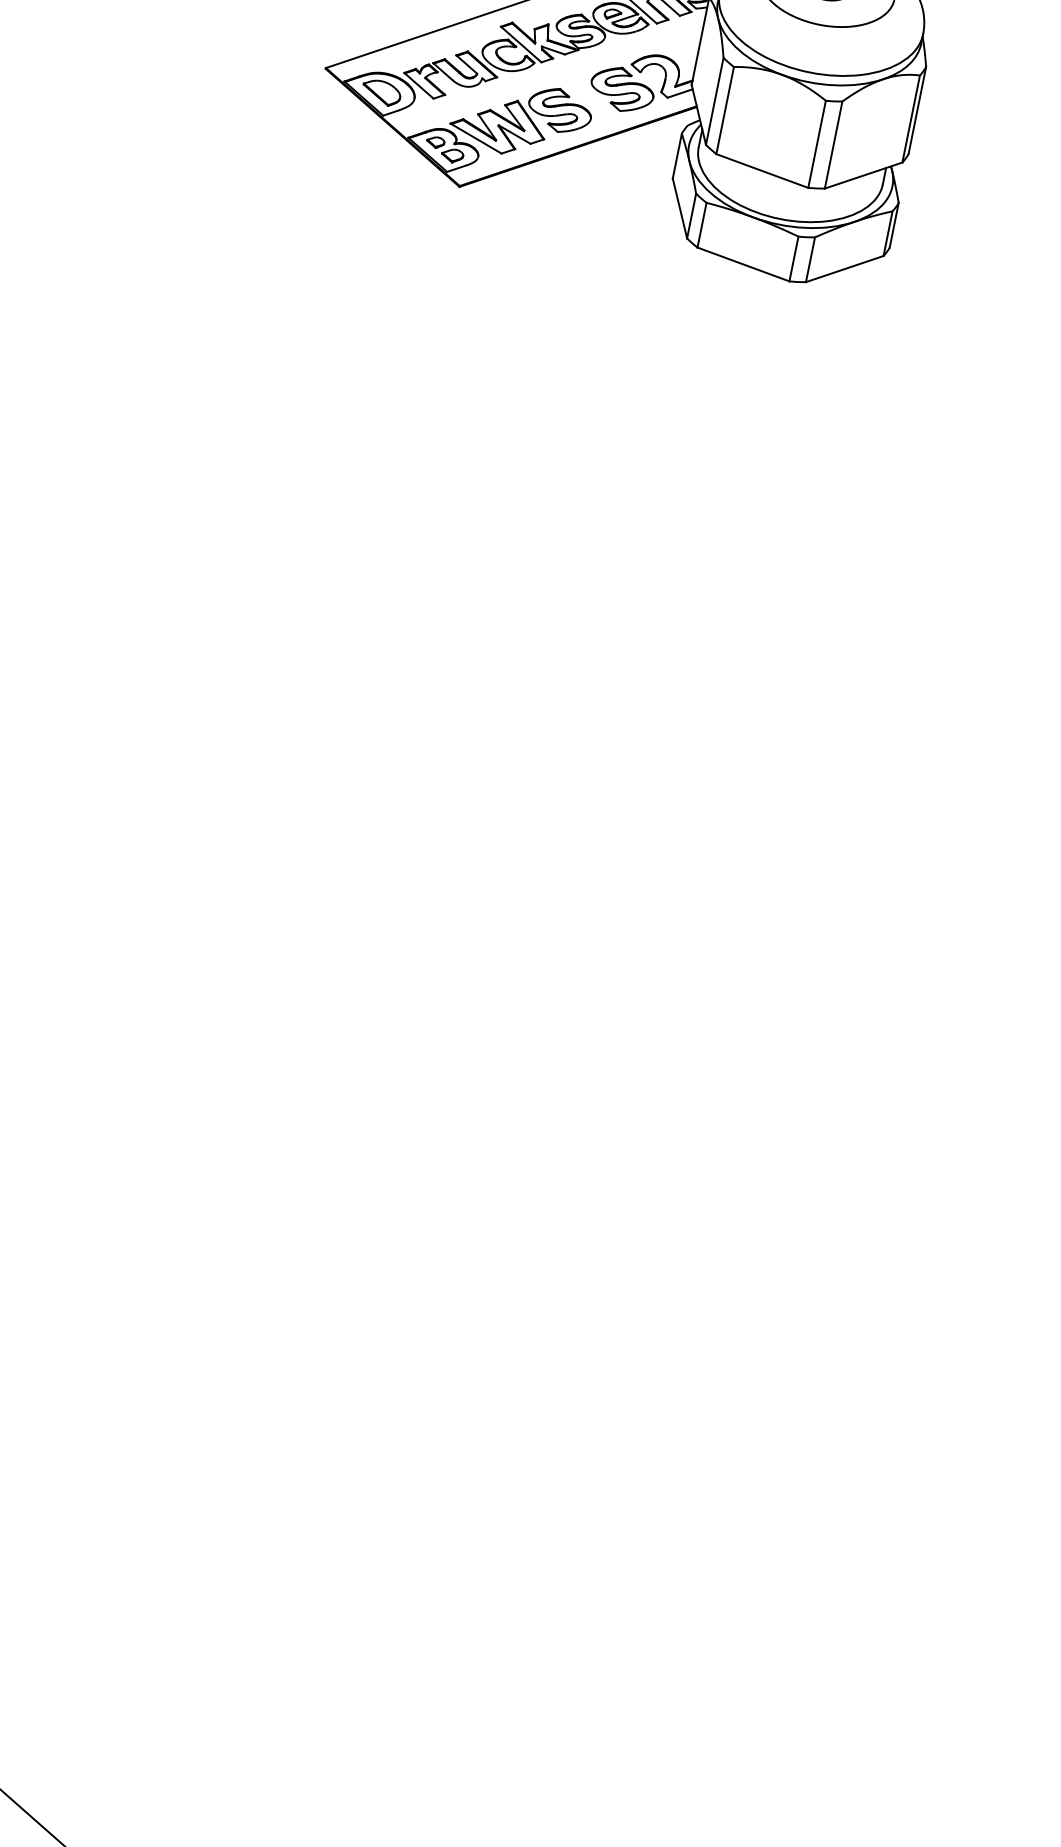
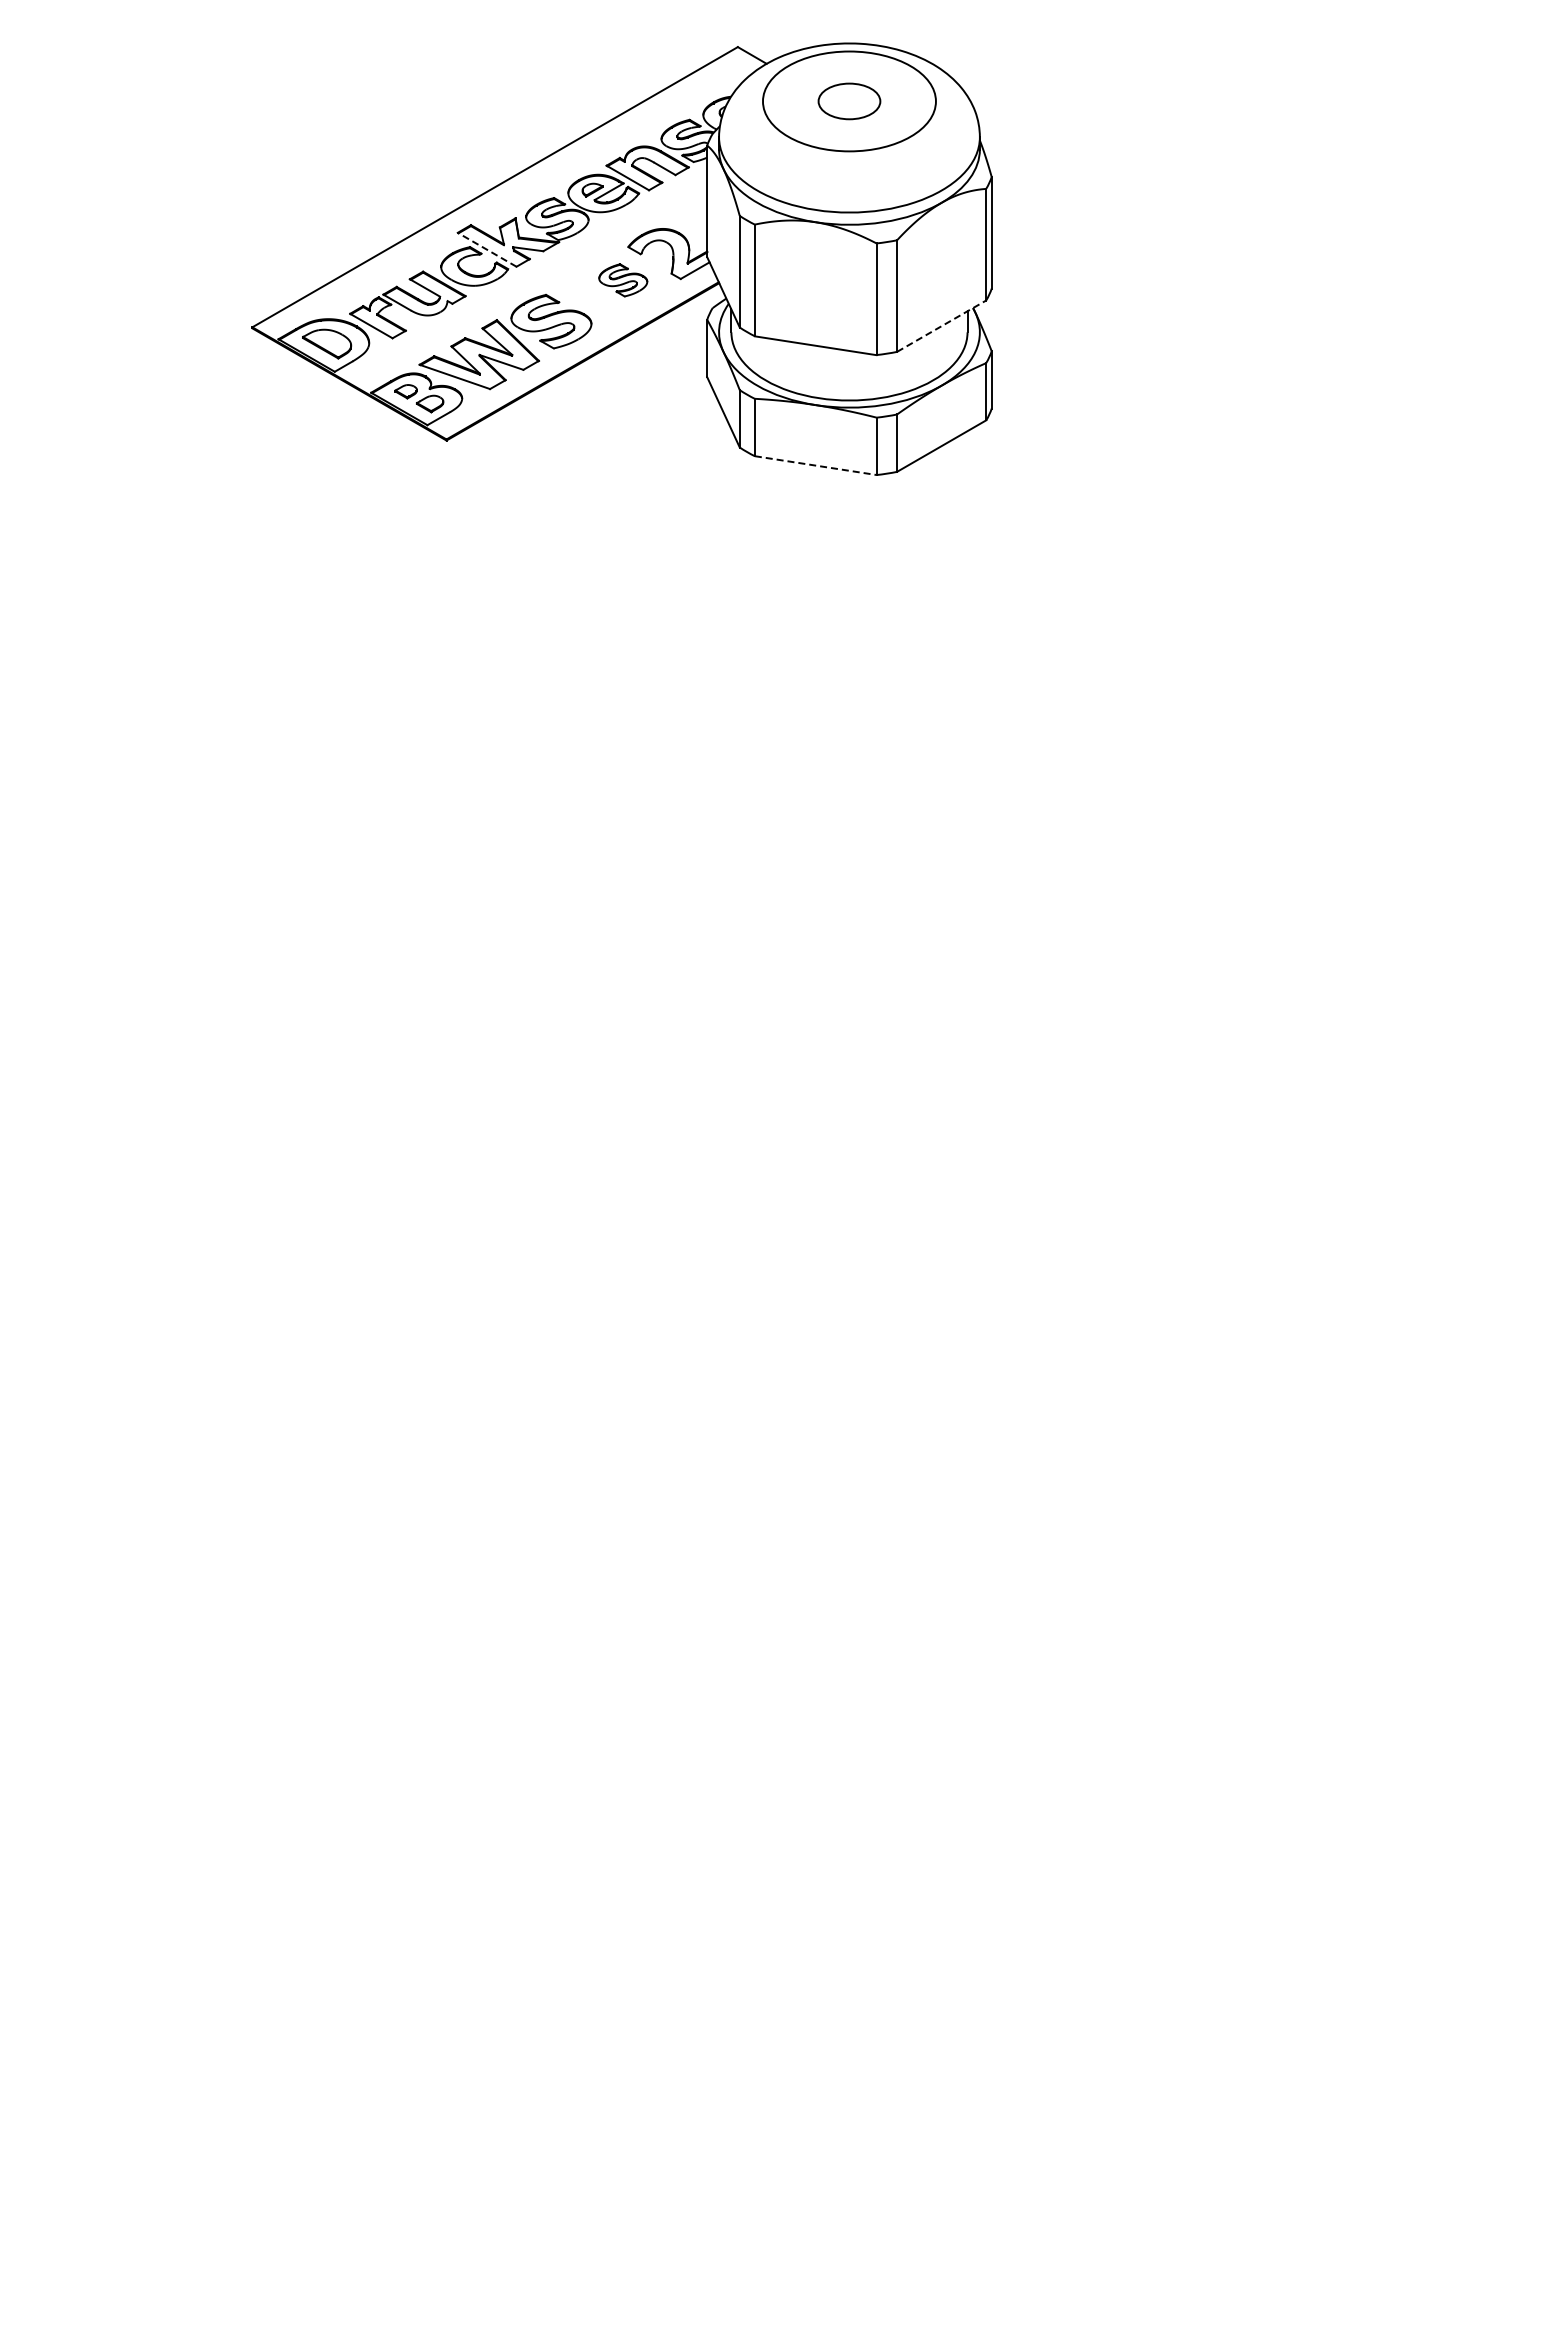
line: (521, 44) -> (487, 249), solid -> dashed
part: (622, 89) -> (623, 280), size x0.6
line: (864, 175) -> (942, 325), solid -> dashed
line: (743, 264) -> (815, 465), solid -> dashed

